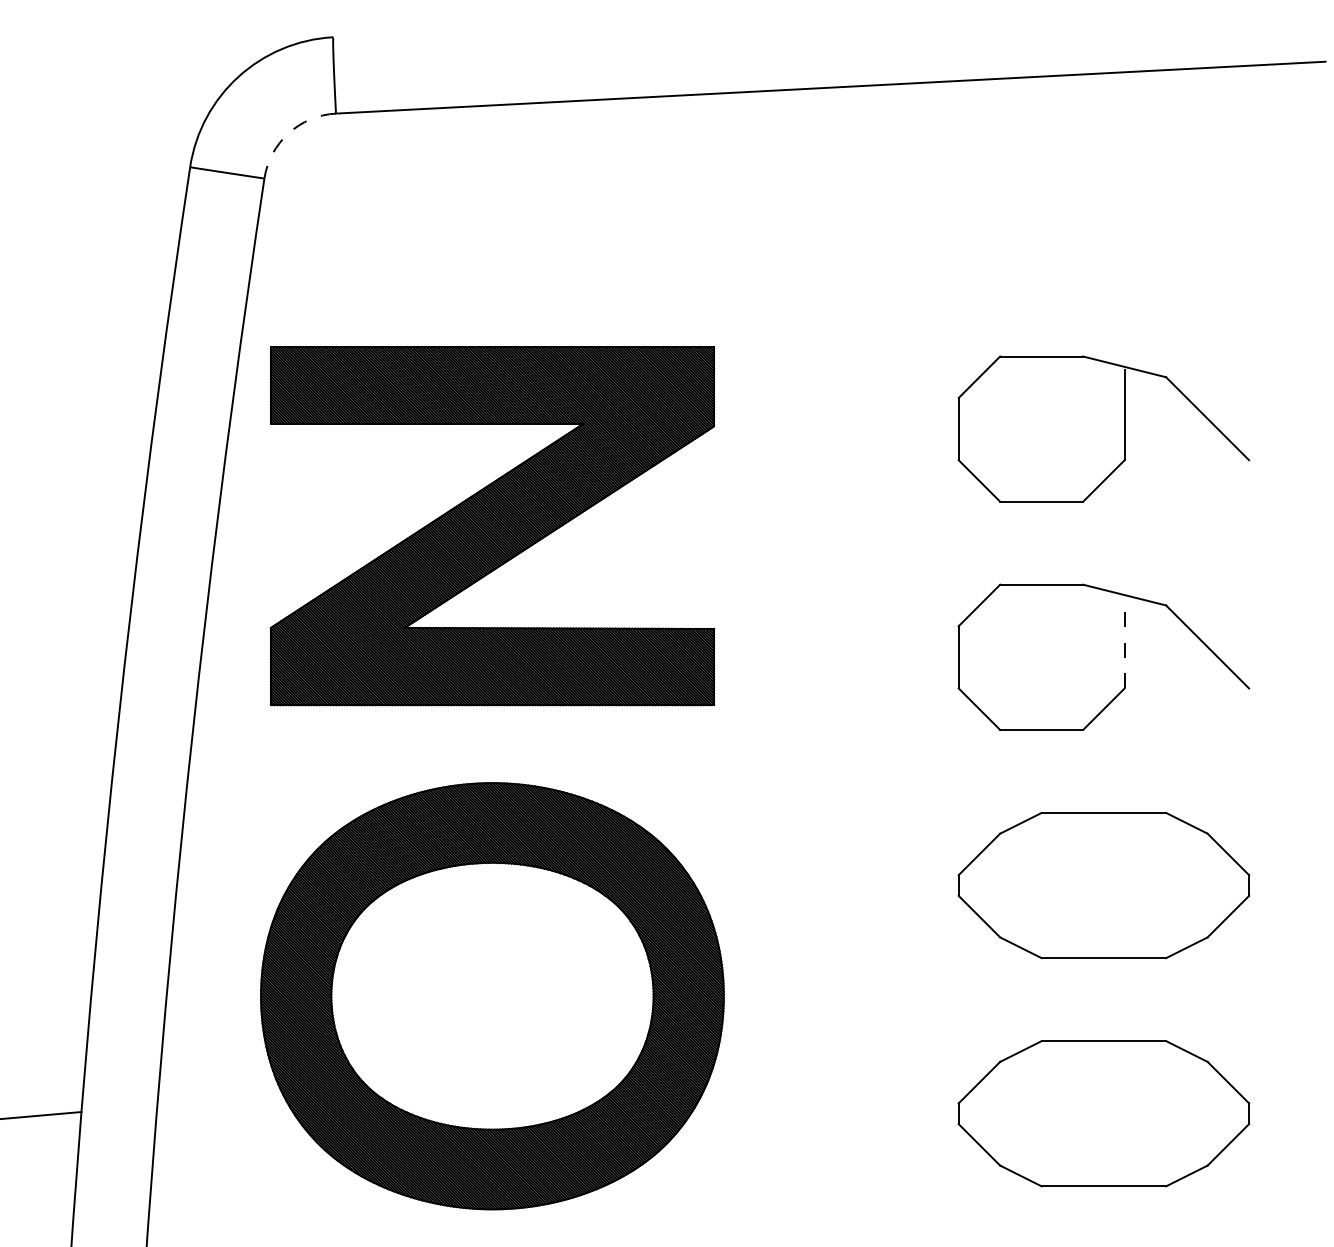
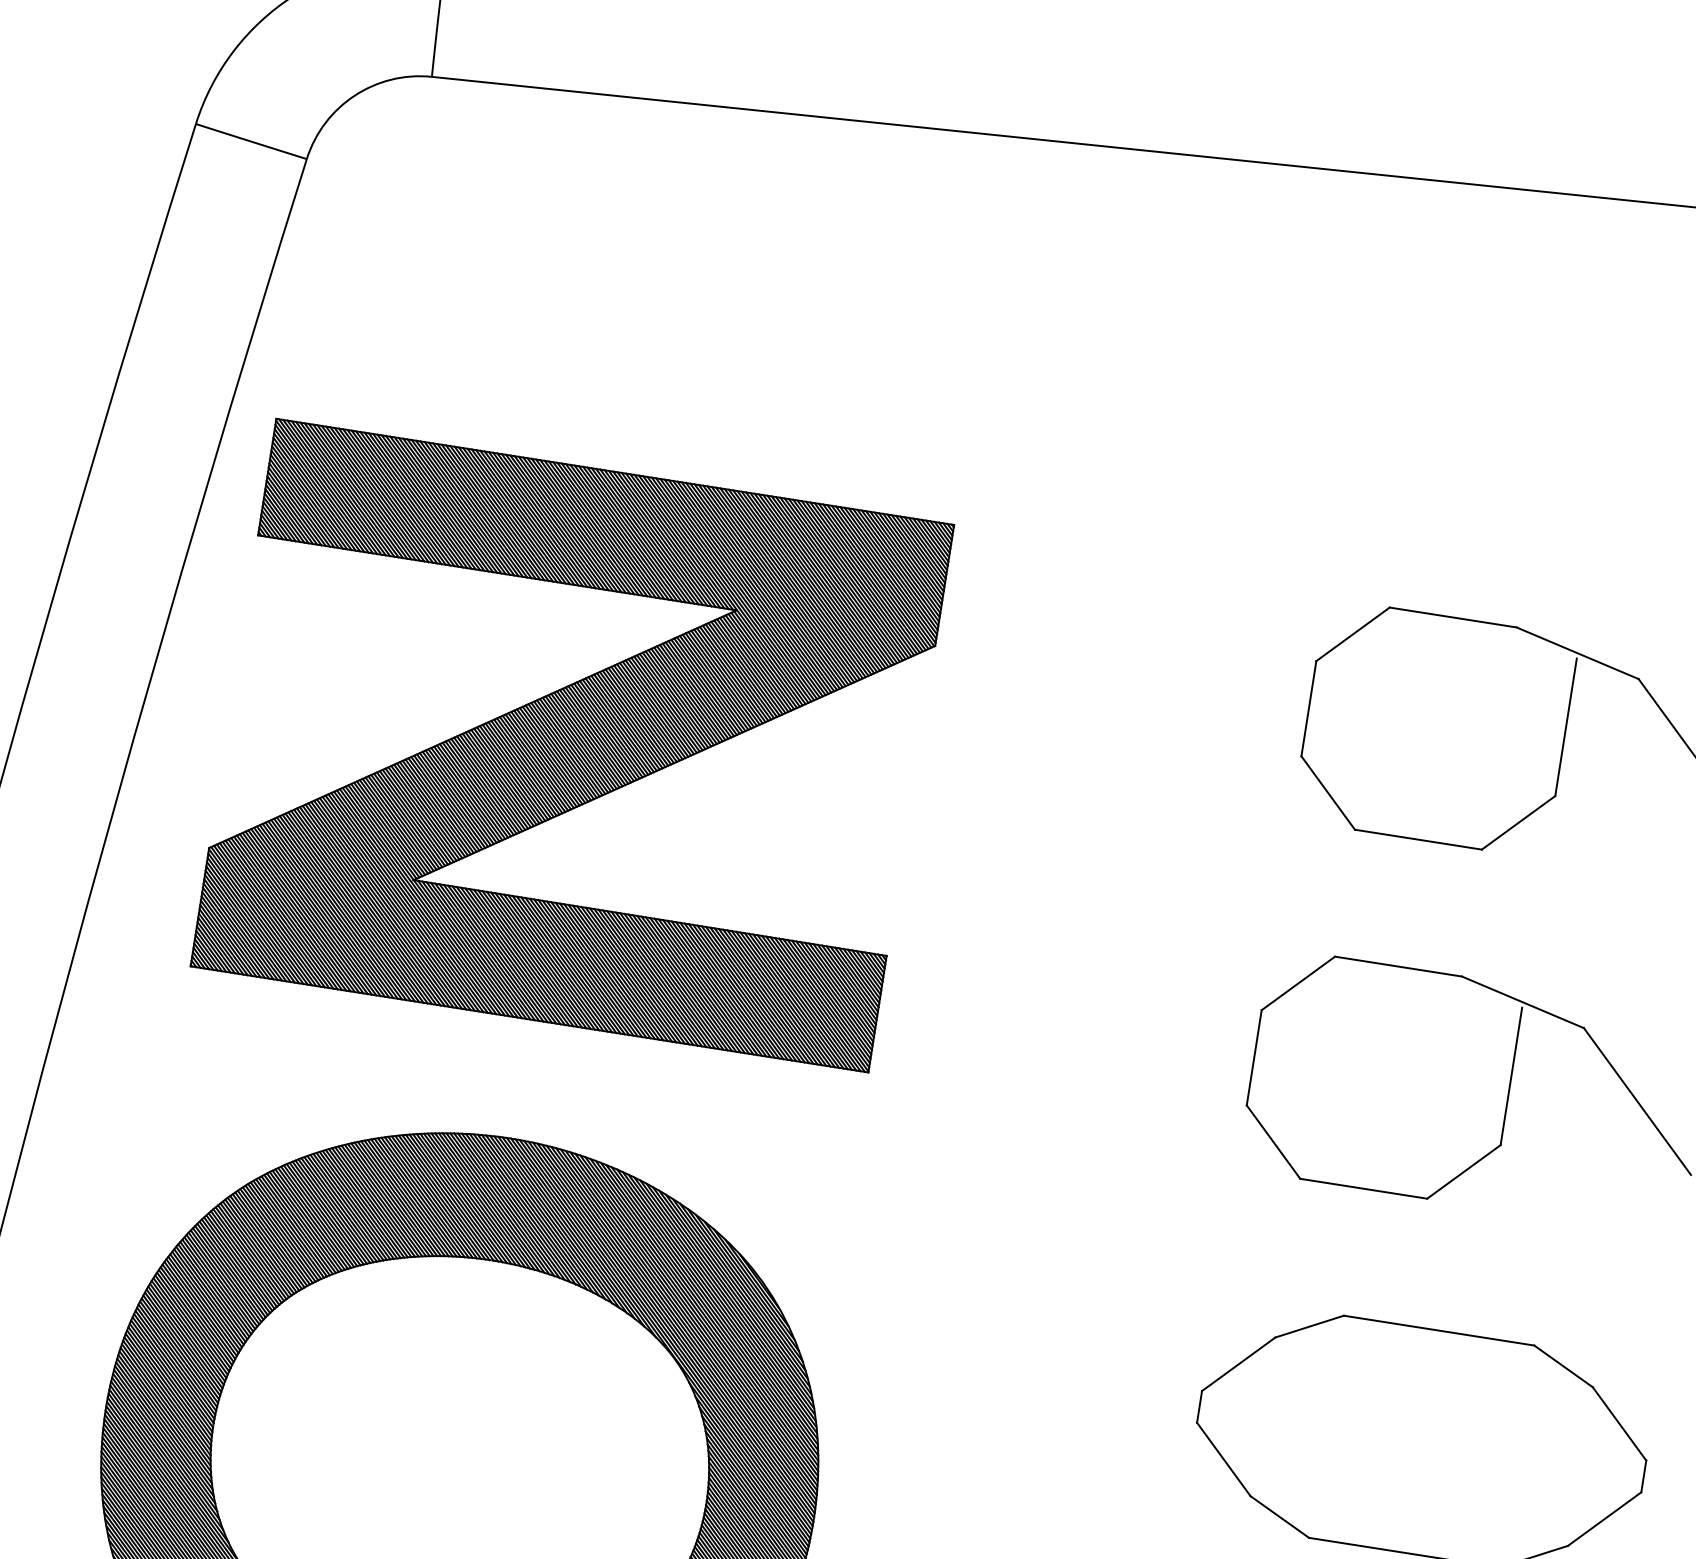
arc: (288, 133) -> (354, 95), dashed -> solid
line: (1124, 643) -> (1511, 1076), dashed -> solid

